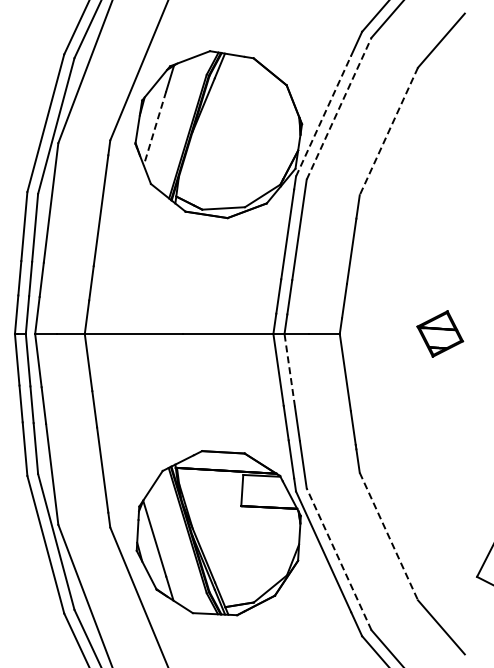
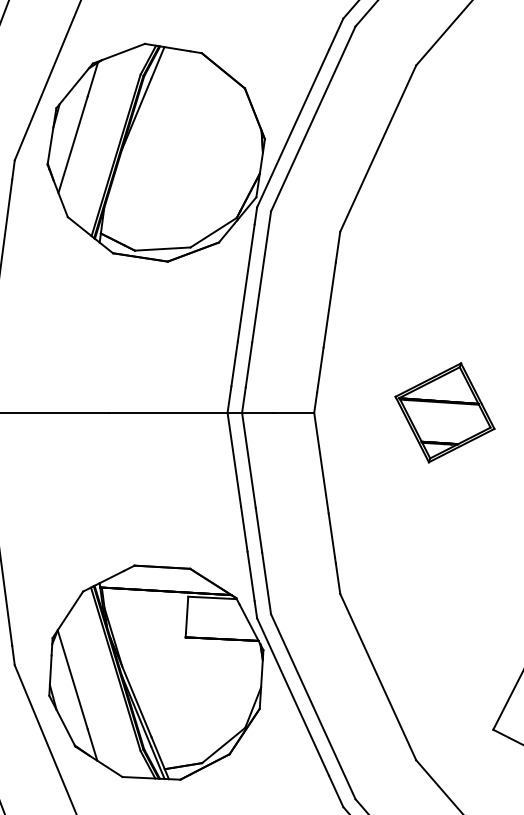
line: (339, 108) -> (313, 118), dashed -> solid
line: (323, 115) -> (292, 127), dashed -> solid
line: (155, 128) -> (73, 144), dashed -> solid
line: (388, 131) -> (377, 148), dashed -> solid
part: (440, 333) -> (445, 412), size x1.67
line: (289, 370) -> (248, 460), dashed -> solid
line: (389, 536) -> (379, 677), dashed -> solid
line: (339, 559) -> (313, 707), dashed -> solid

